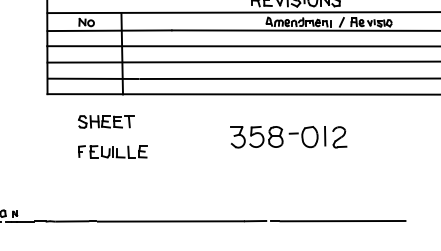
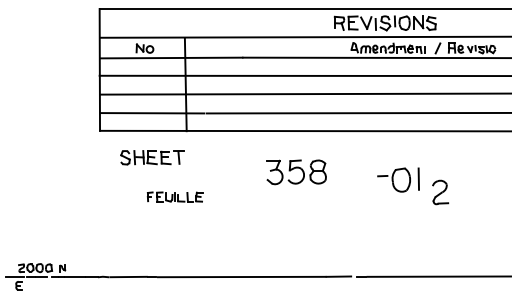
part: (106, 121) -> (152, 157), moved
part: (256, 137) -> (296, 172), moved
part: (339, 137) -> (440, 192), moved
part: (112, 151) -> (174, 196), size x0.7

